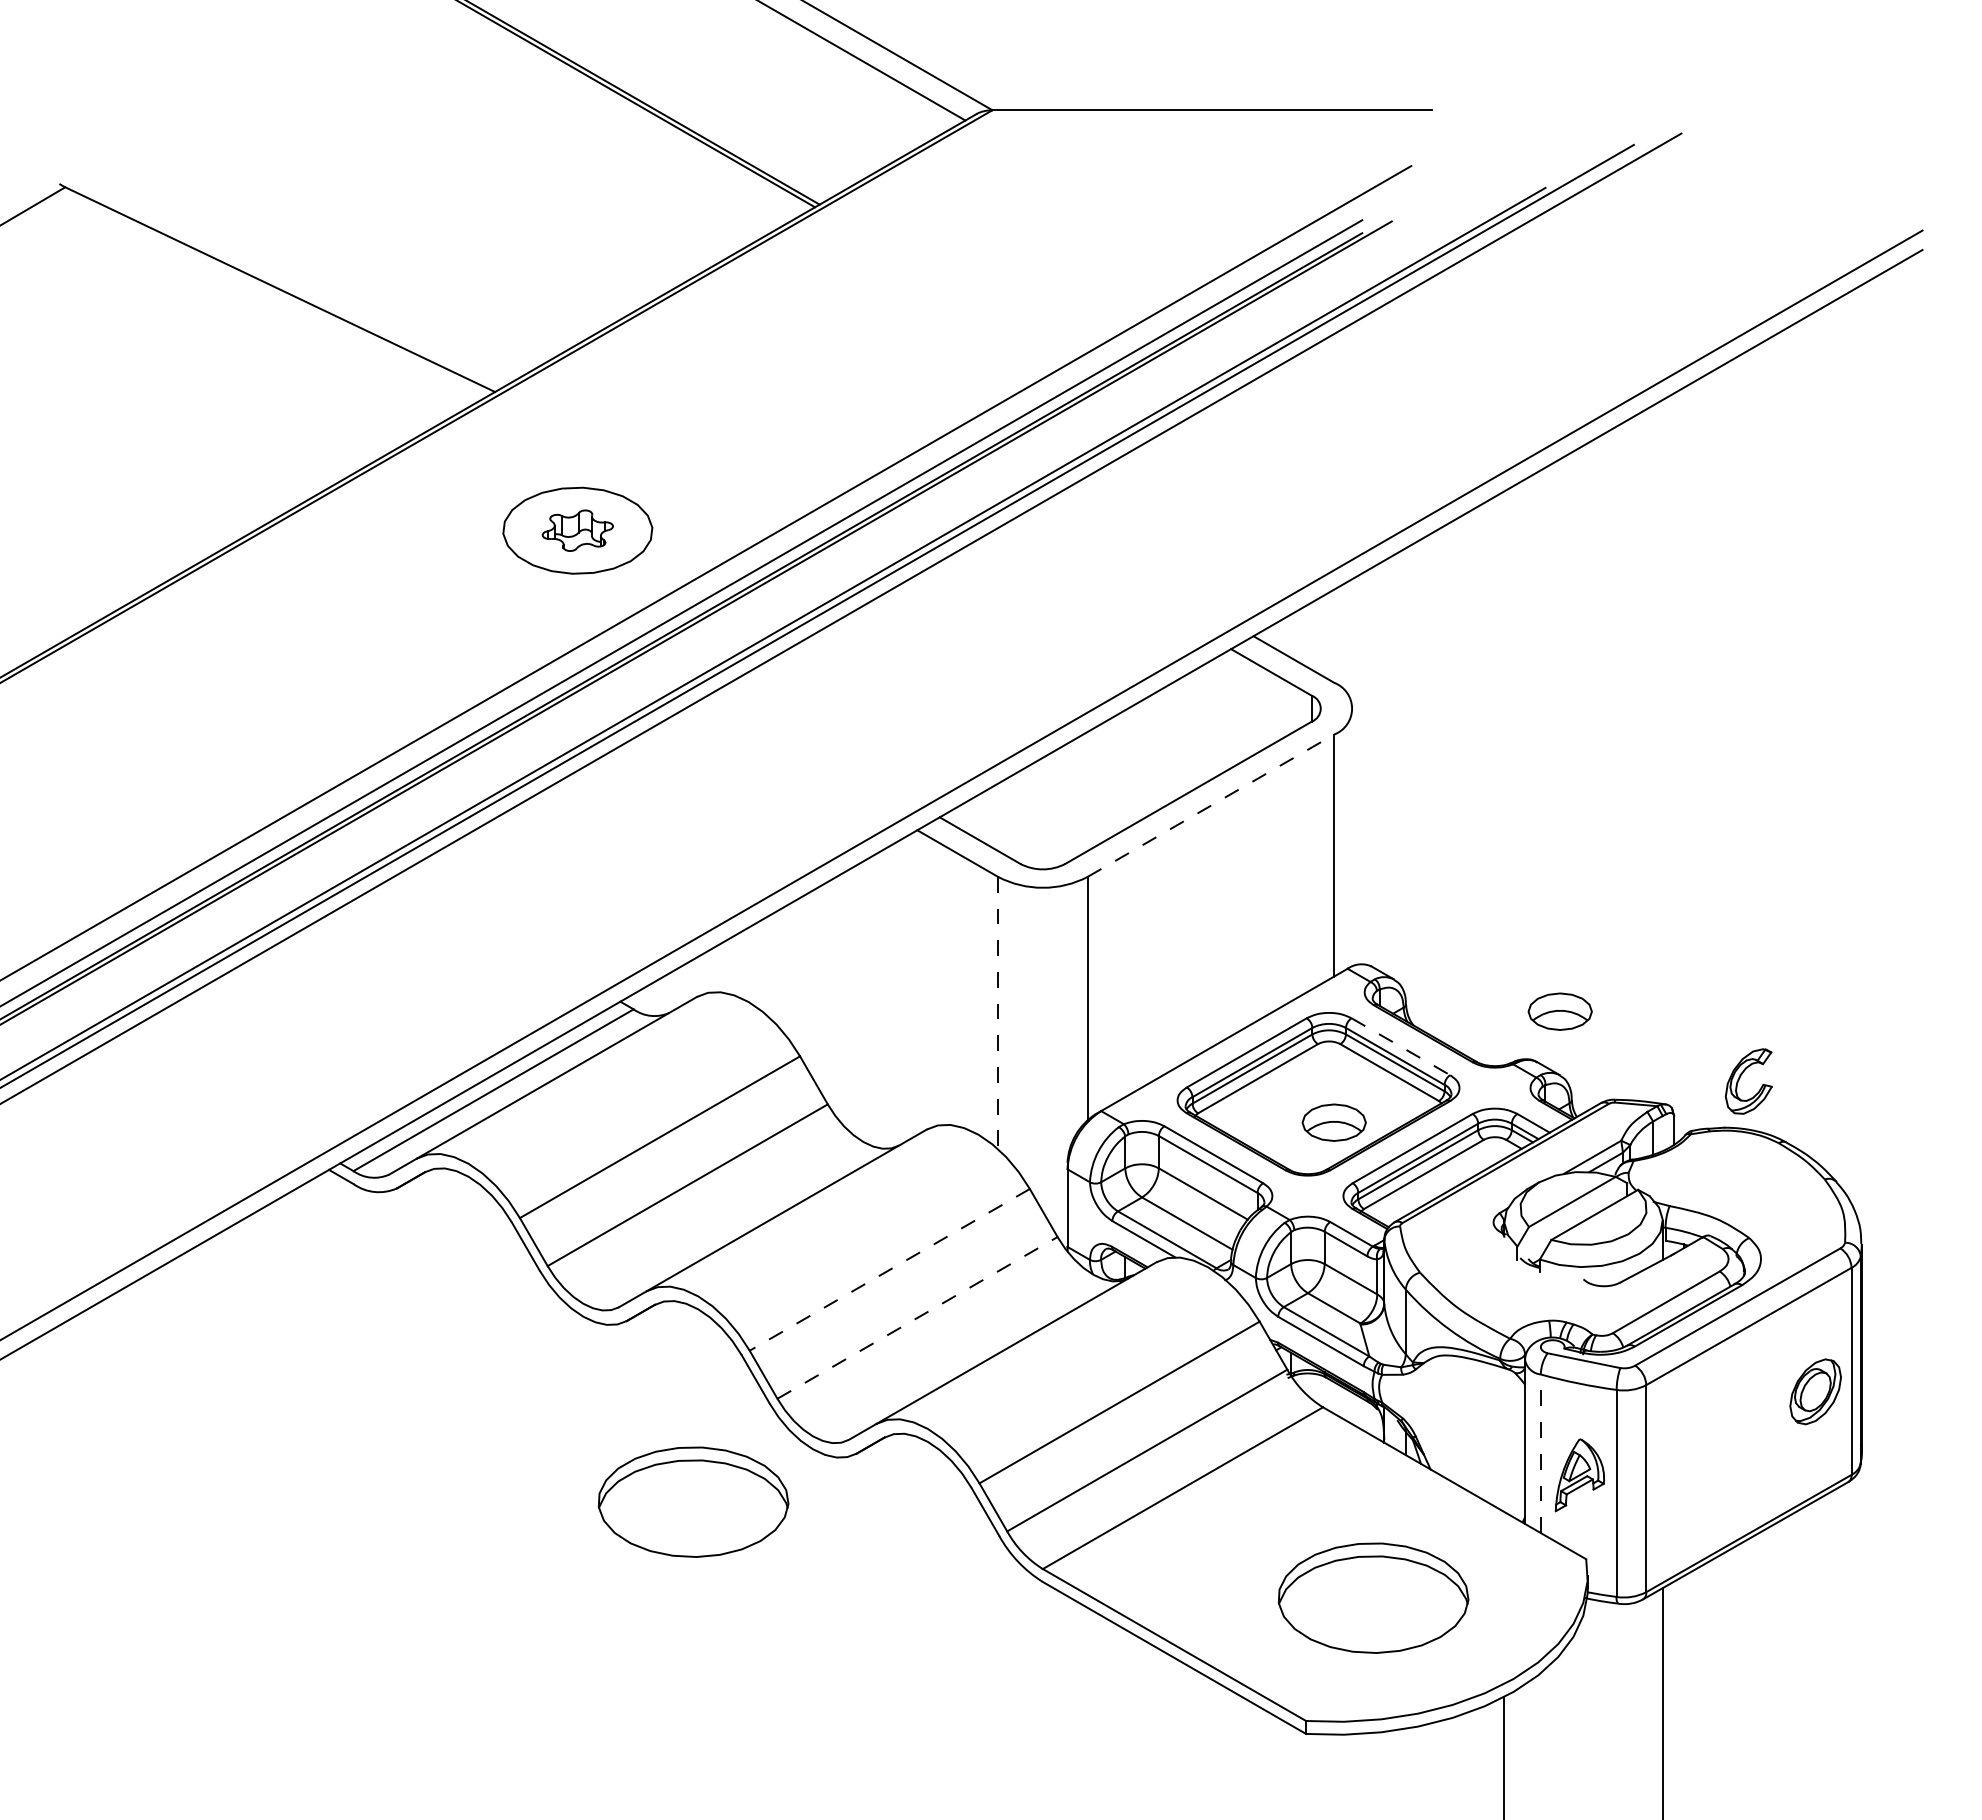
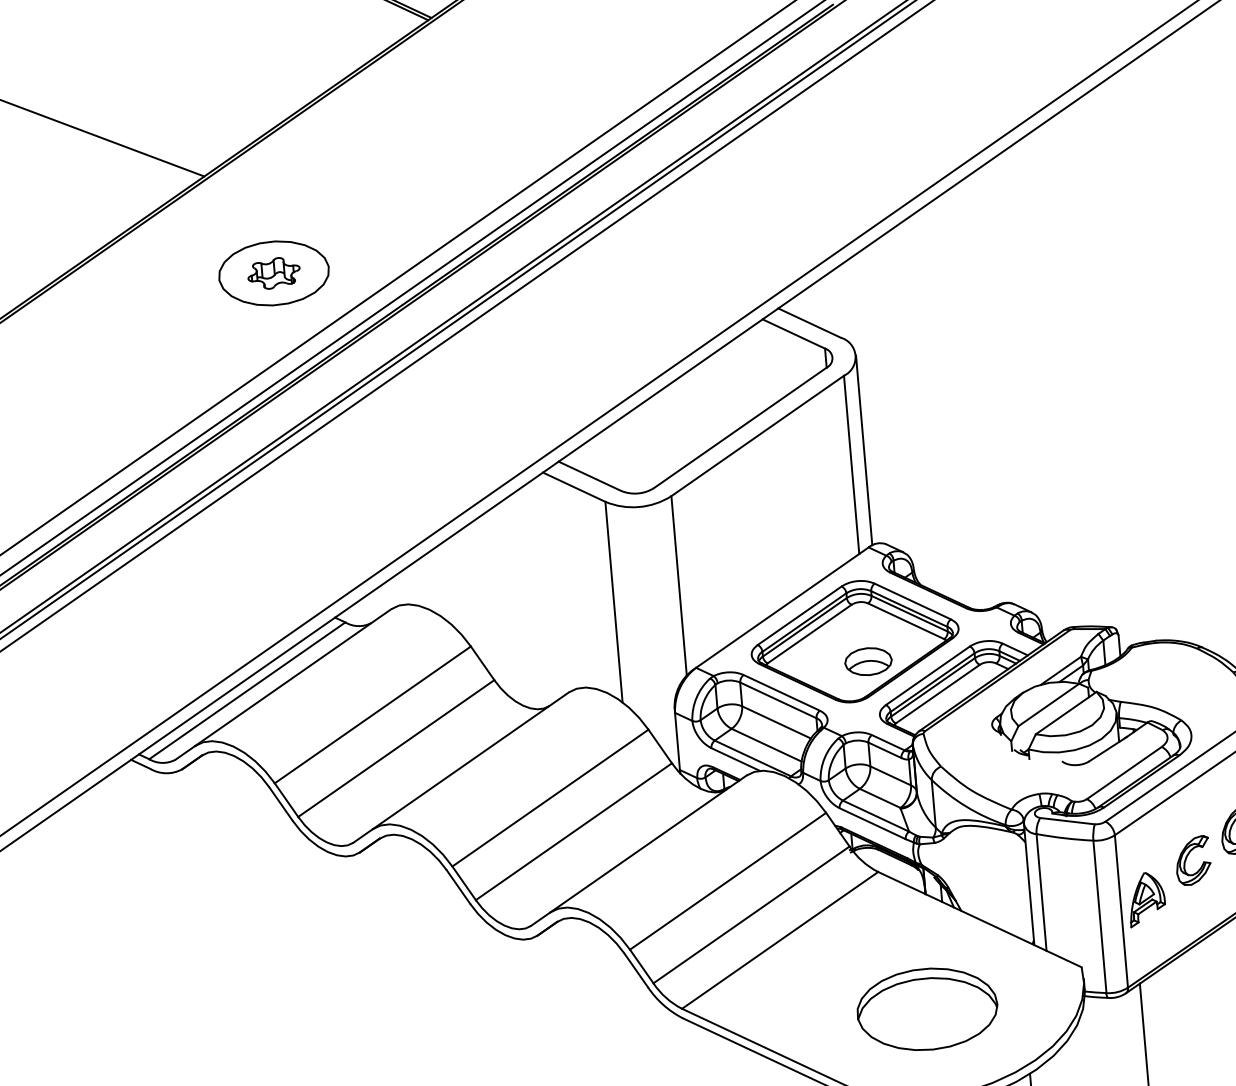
line: (1211, 805) -> (758, 435), dashed -> solid
line: (1352, 837) -> (863, 450), added
part: (1559, 1011) -> (1027, 565), removed
line: (998, 1013) -> (614, 602), dashed -> solid
line: (1400, 1046) -> (912, 601), dashed -> solid
part: (1740, 1078) -> (1186, 859), moved
line: (889, 1269) -> (550, 797), dashed -> solid
line: (917, 1317) -> (573, 831), dashed -> solid
line: (1540, 1453) -> (1041, 892), dashed -> solid
part: (1579, 1475) -> (1146, 899), moved
part: (693, 1501) -> (420, 981), removed

